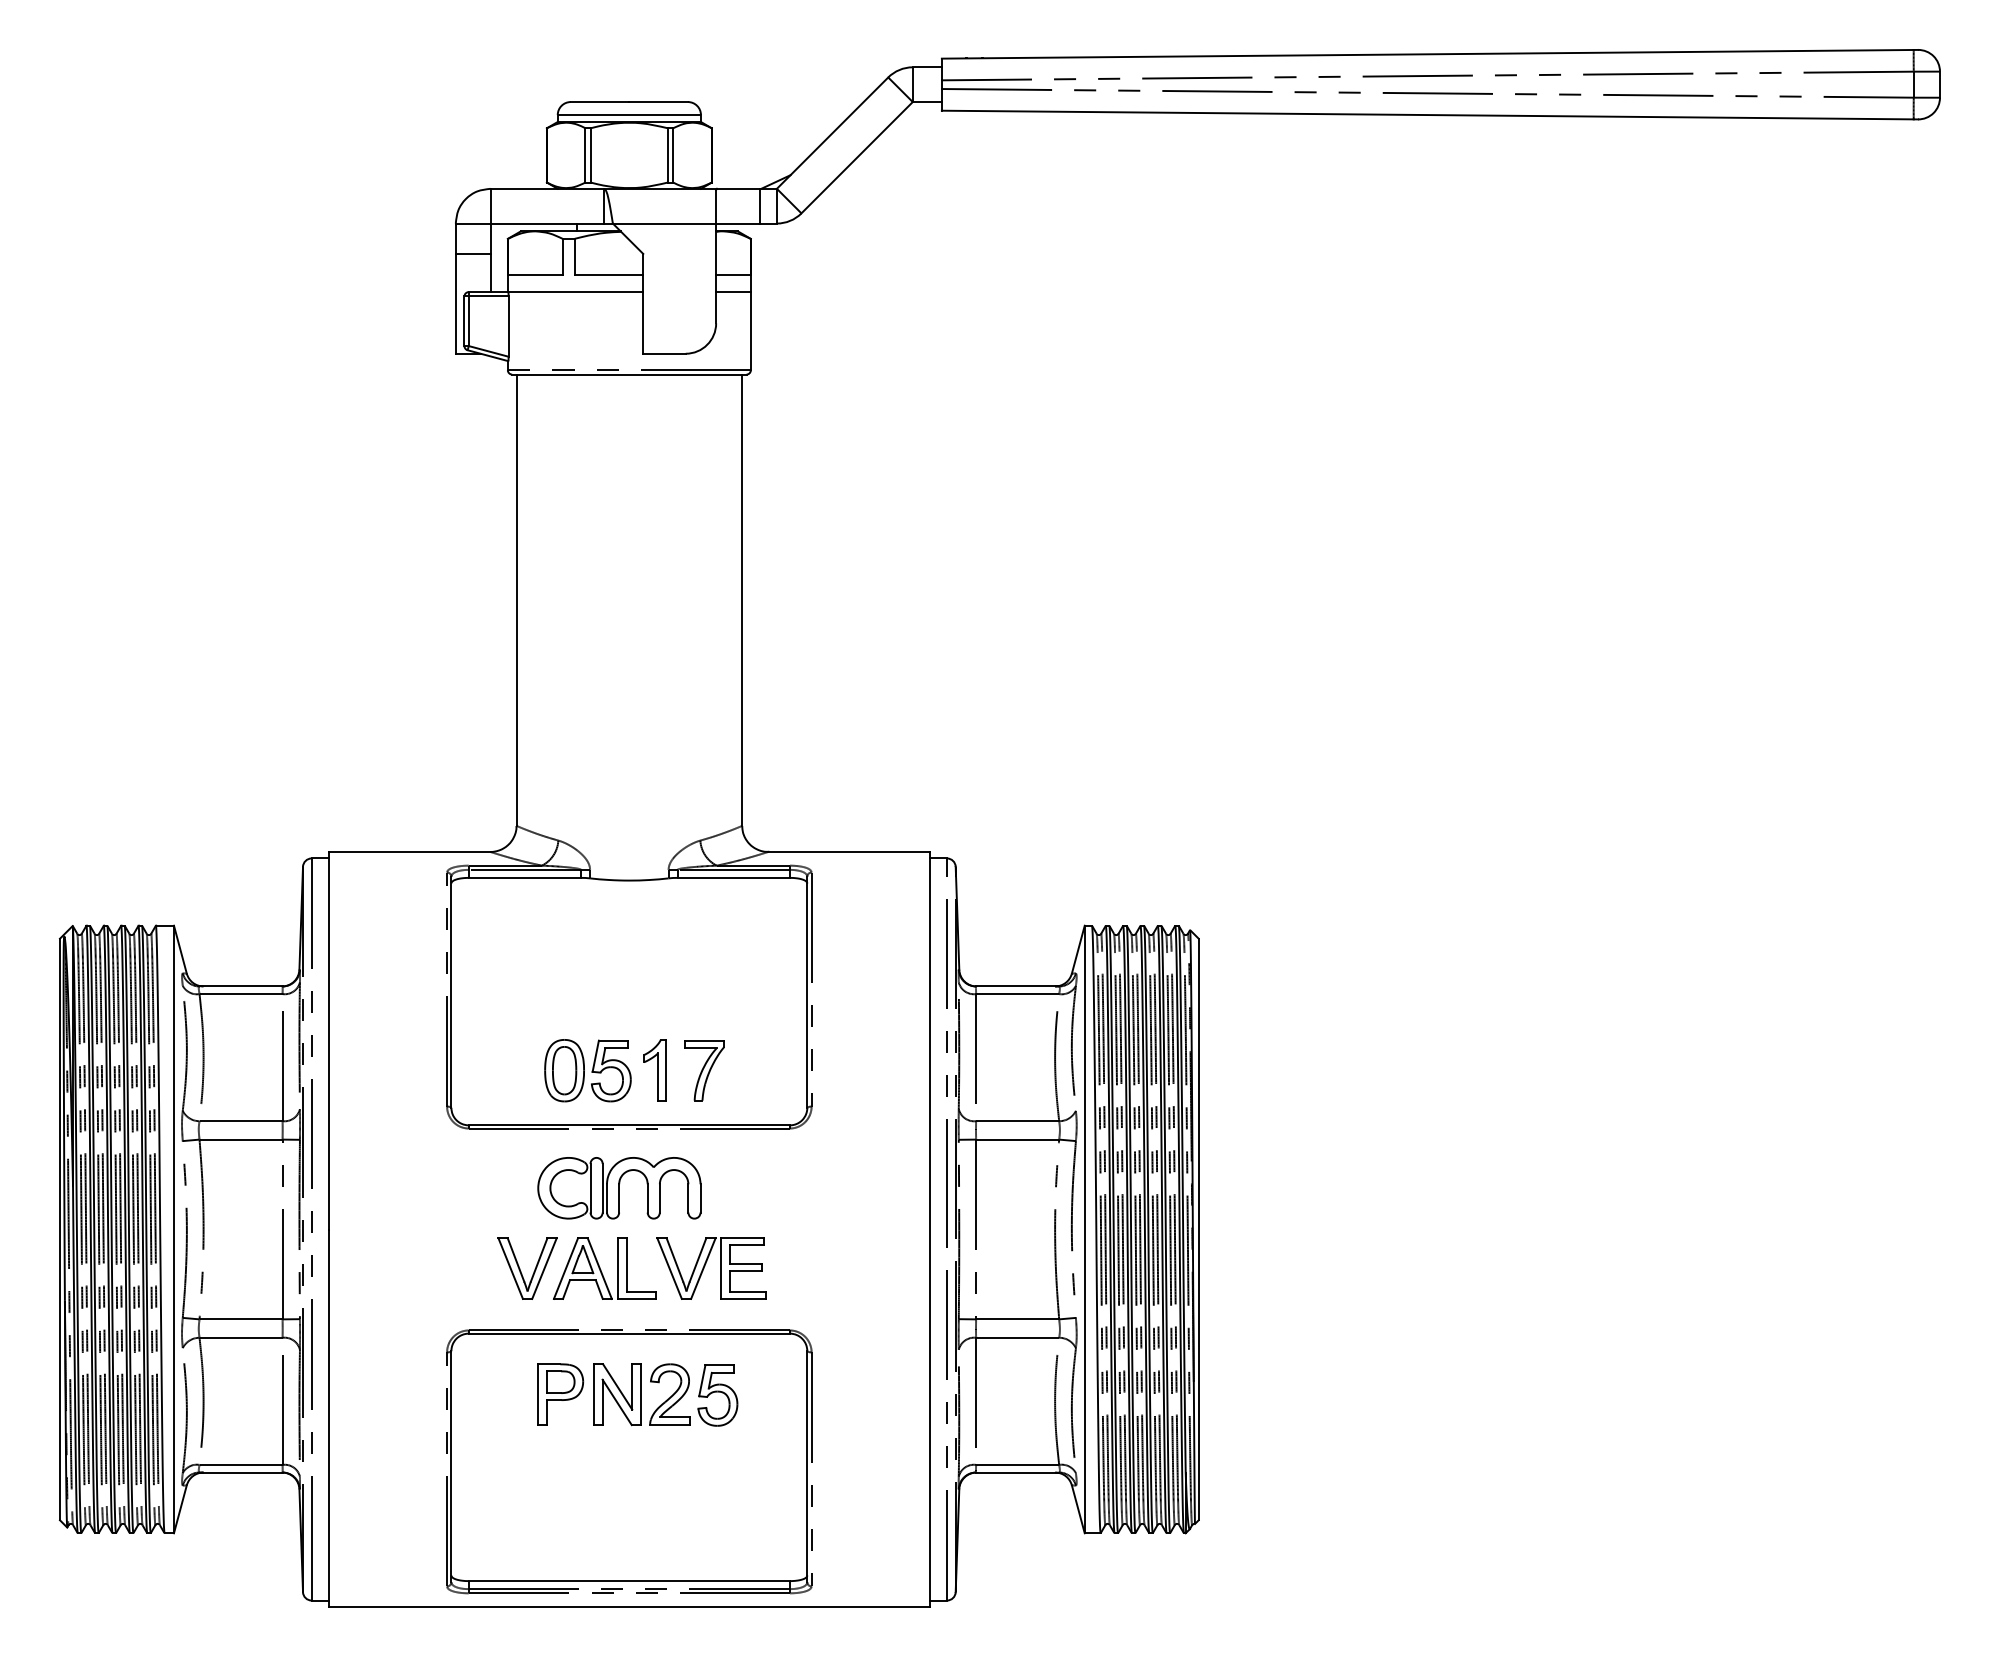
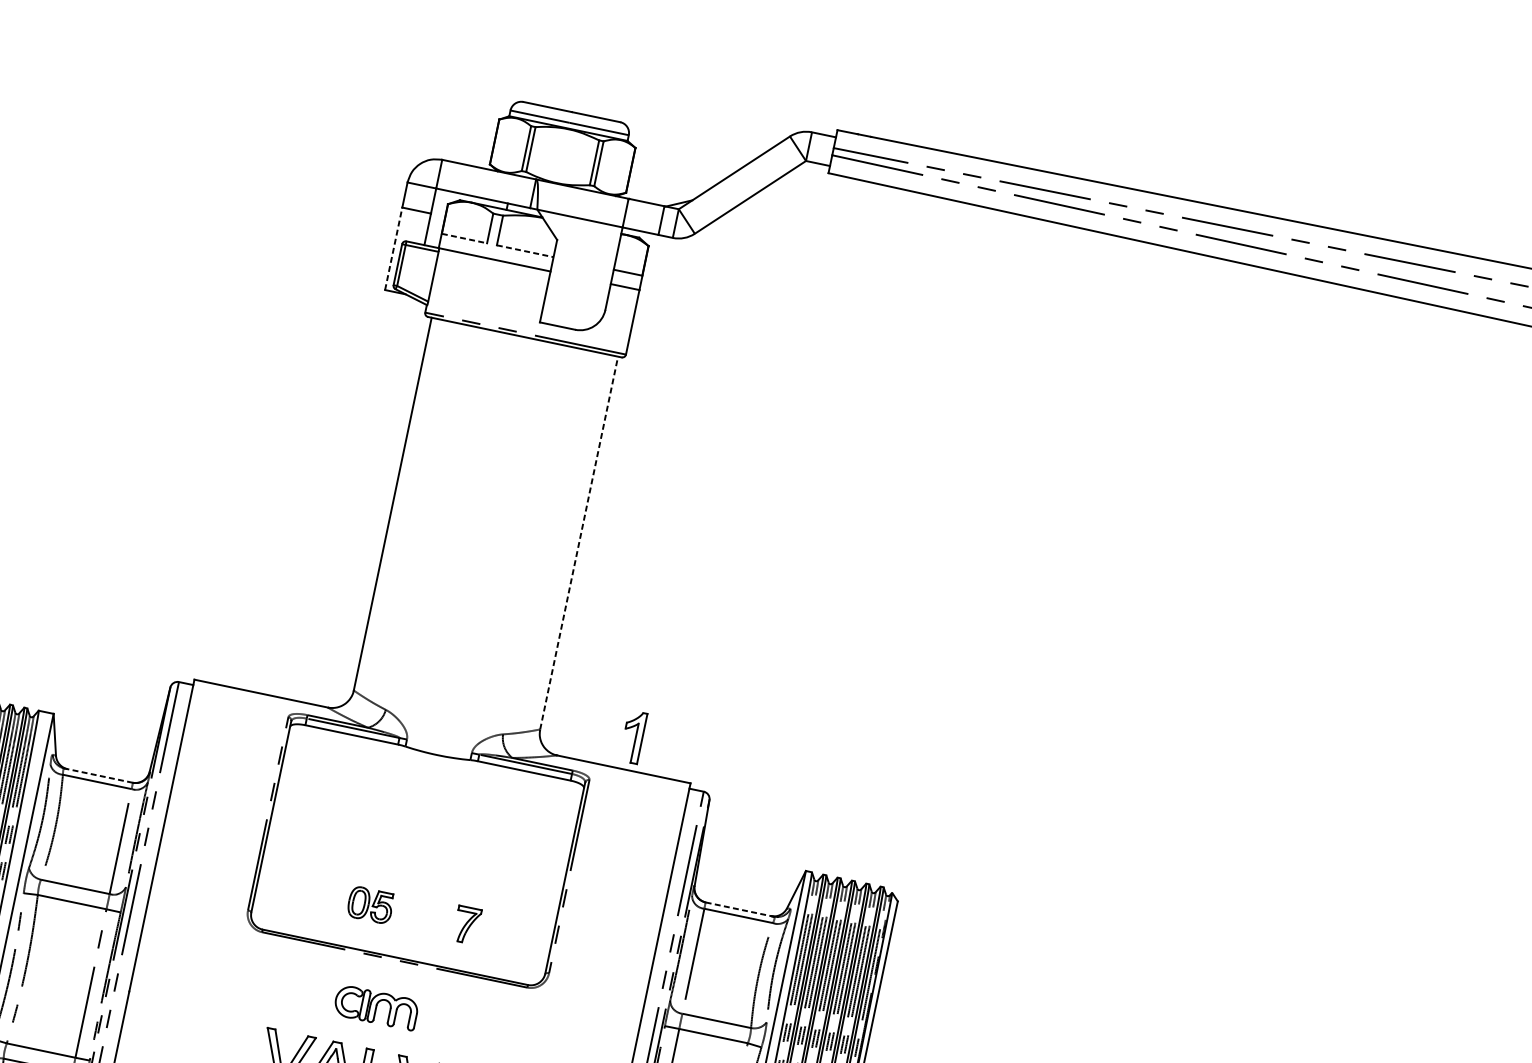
line: (535, 274) -> (464, 238), solid -> dashed
line: (609, 274) -> (525, 251), solid -> dashed
line: (455, 303) -> (393, 248), solid -> dashed
line: (742, 600) -> (579, 543), solid -> dashed
line: (241, 986) -> (98, 775), solid -> dashed
line: (1017, 986) -> (739, 909), solid -> dashed
part: (587, 1070) -> (370, 904), size x0.6
part: (654, 1070) -> (632, 737), moved
part: (704, 1070) -> (466, 924), size x0.7
part: (619, 1188) -> (376, 1007), size x0.6

